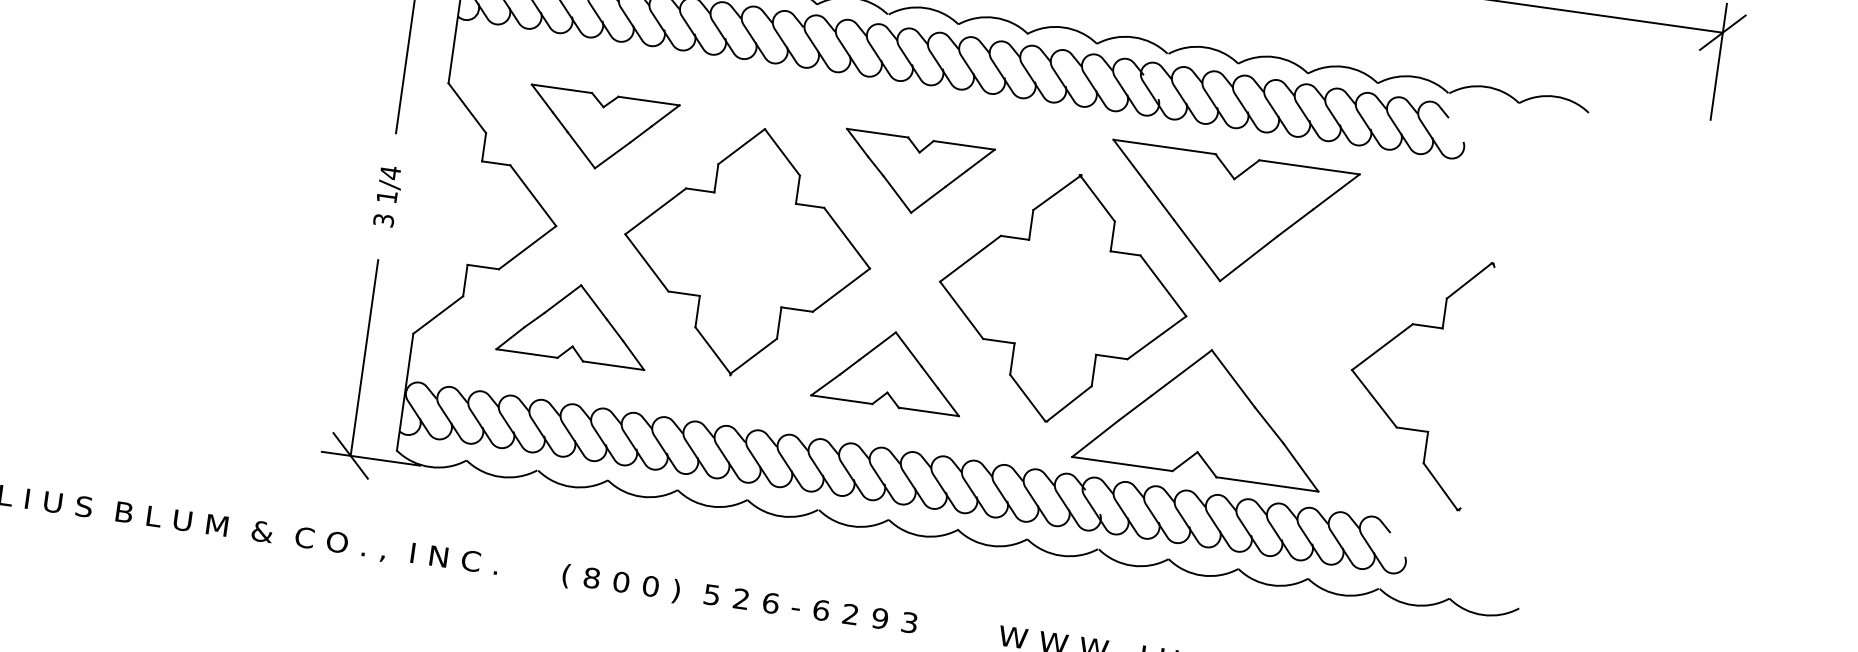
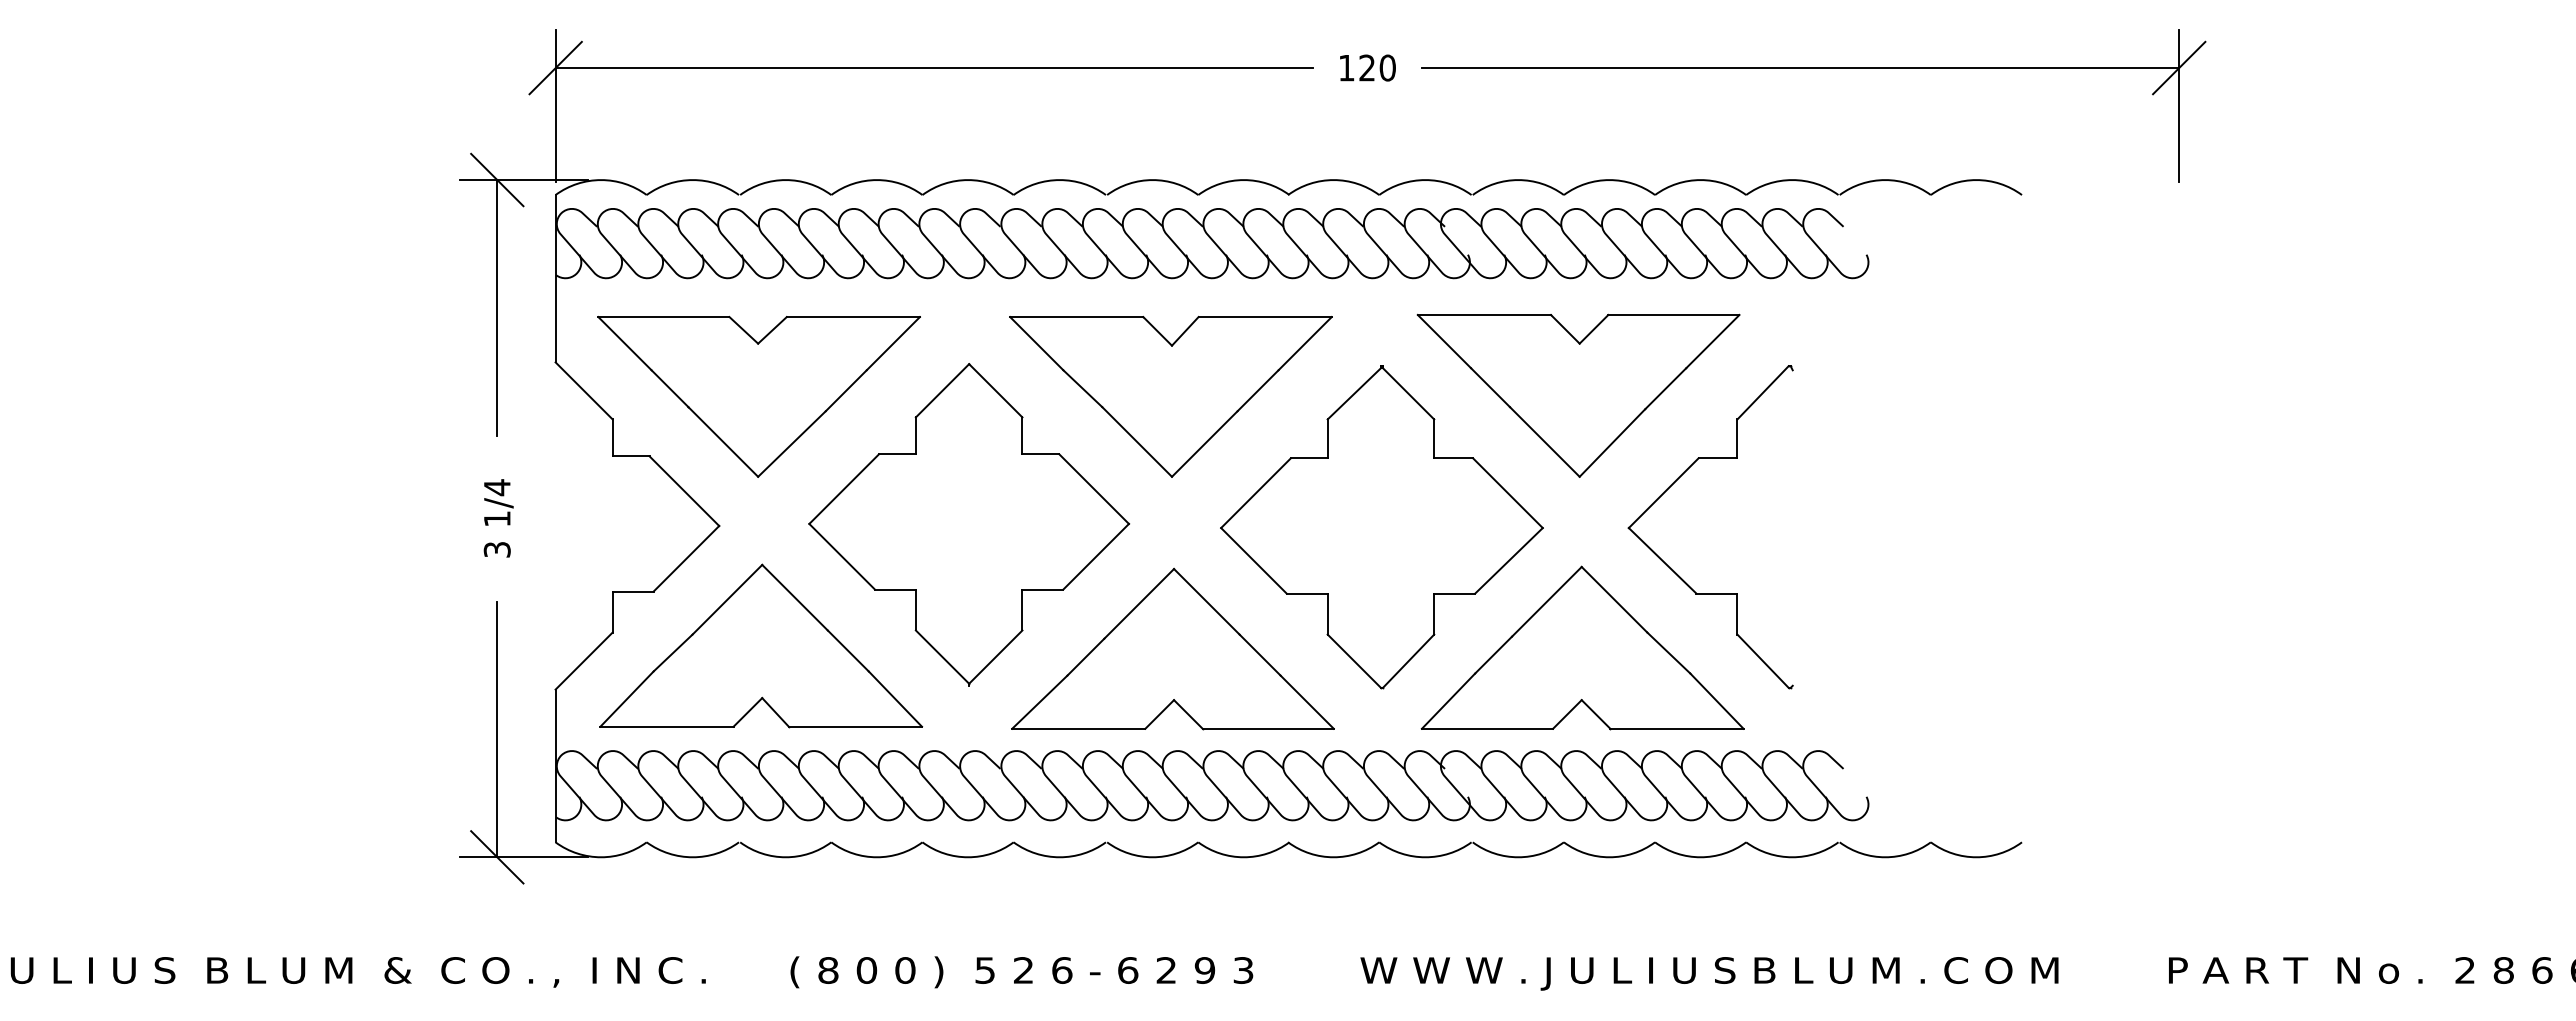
part: (600, 131) -> (758, 396), size x1.67
part: (915, 175) -> (1170, 396), size x1.67
part: (575, 322) -> (761, 645), size x1.67
part: (889, 368) -> (1172, 648), size x1.67
part: (1381, 406) -> (1673, 569), moved

